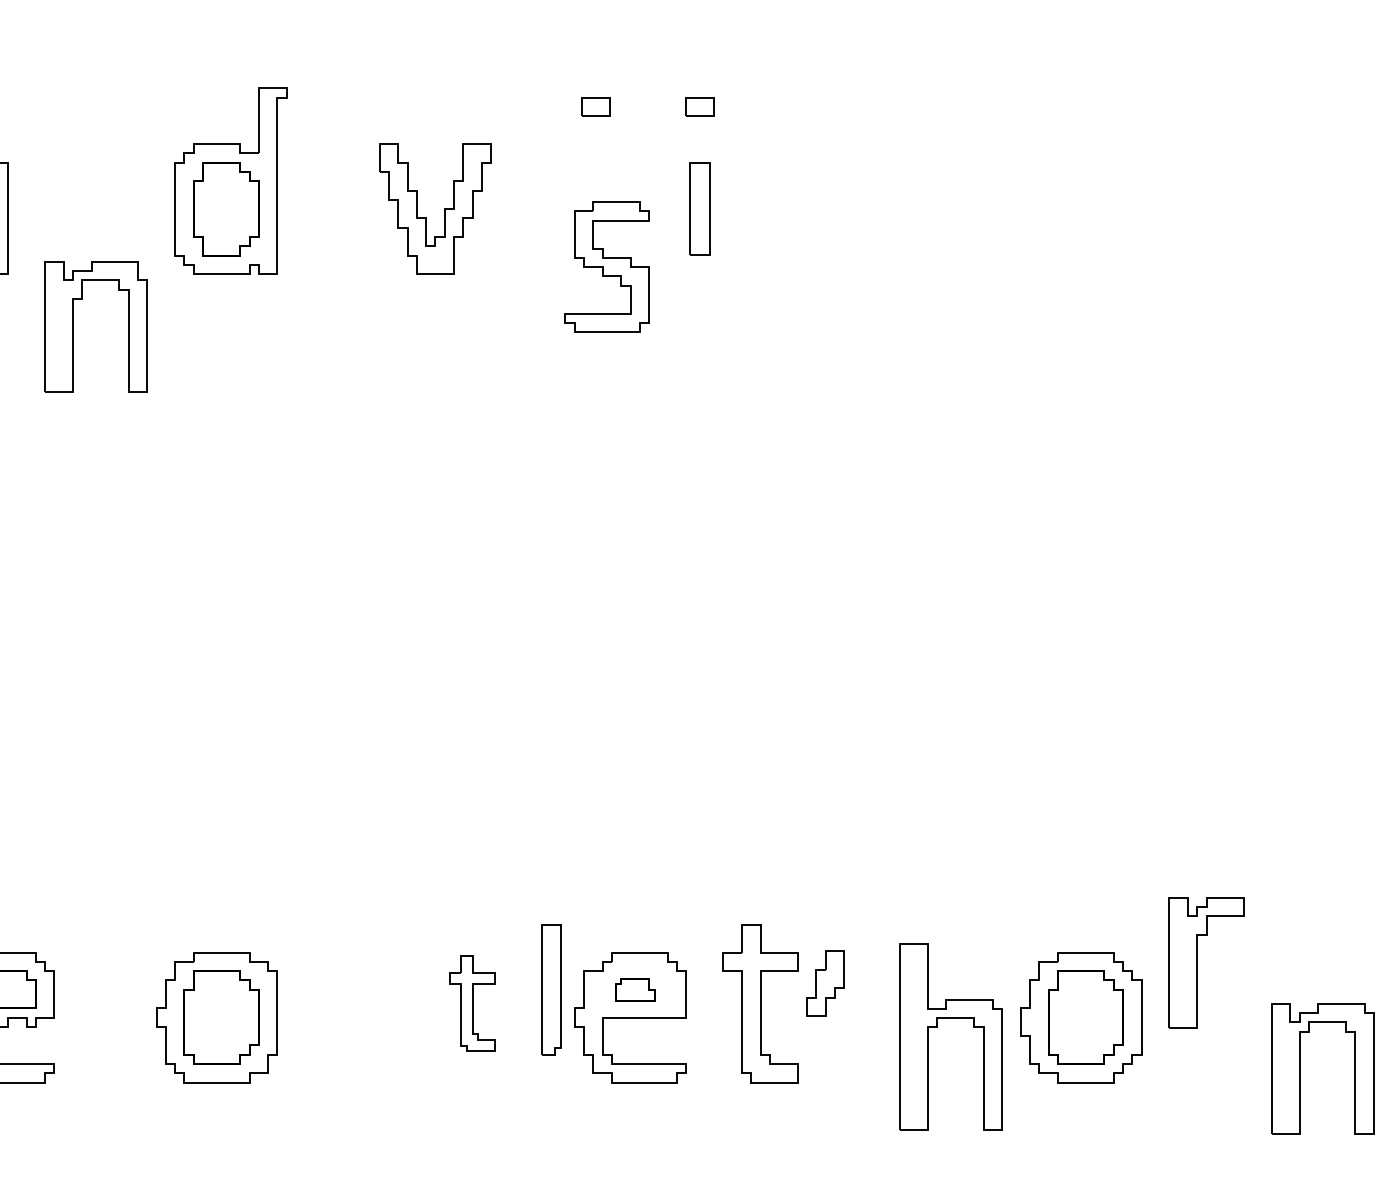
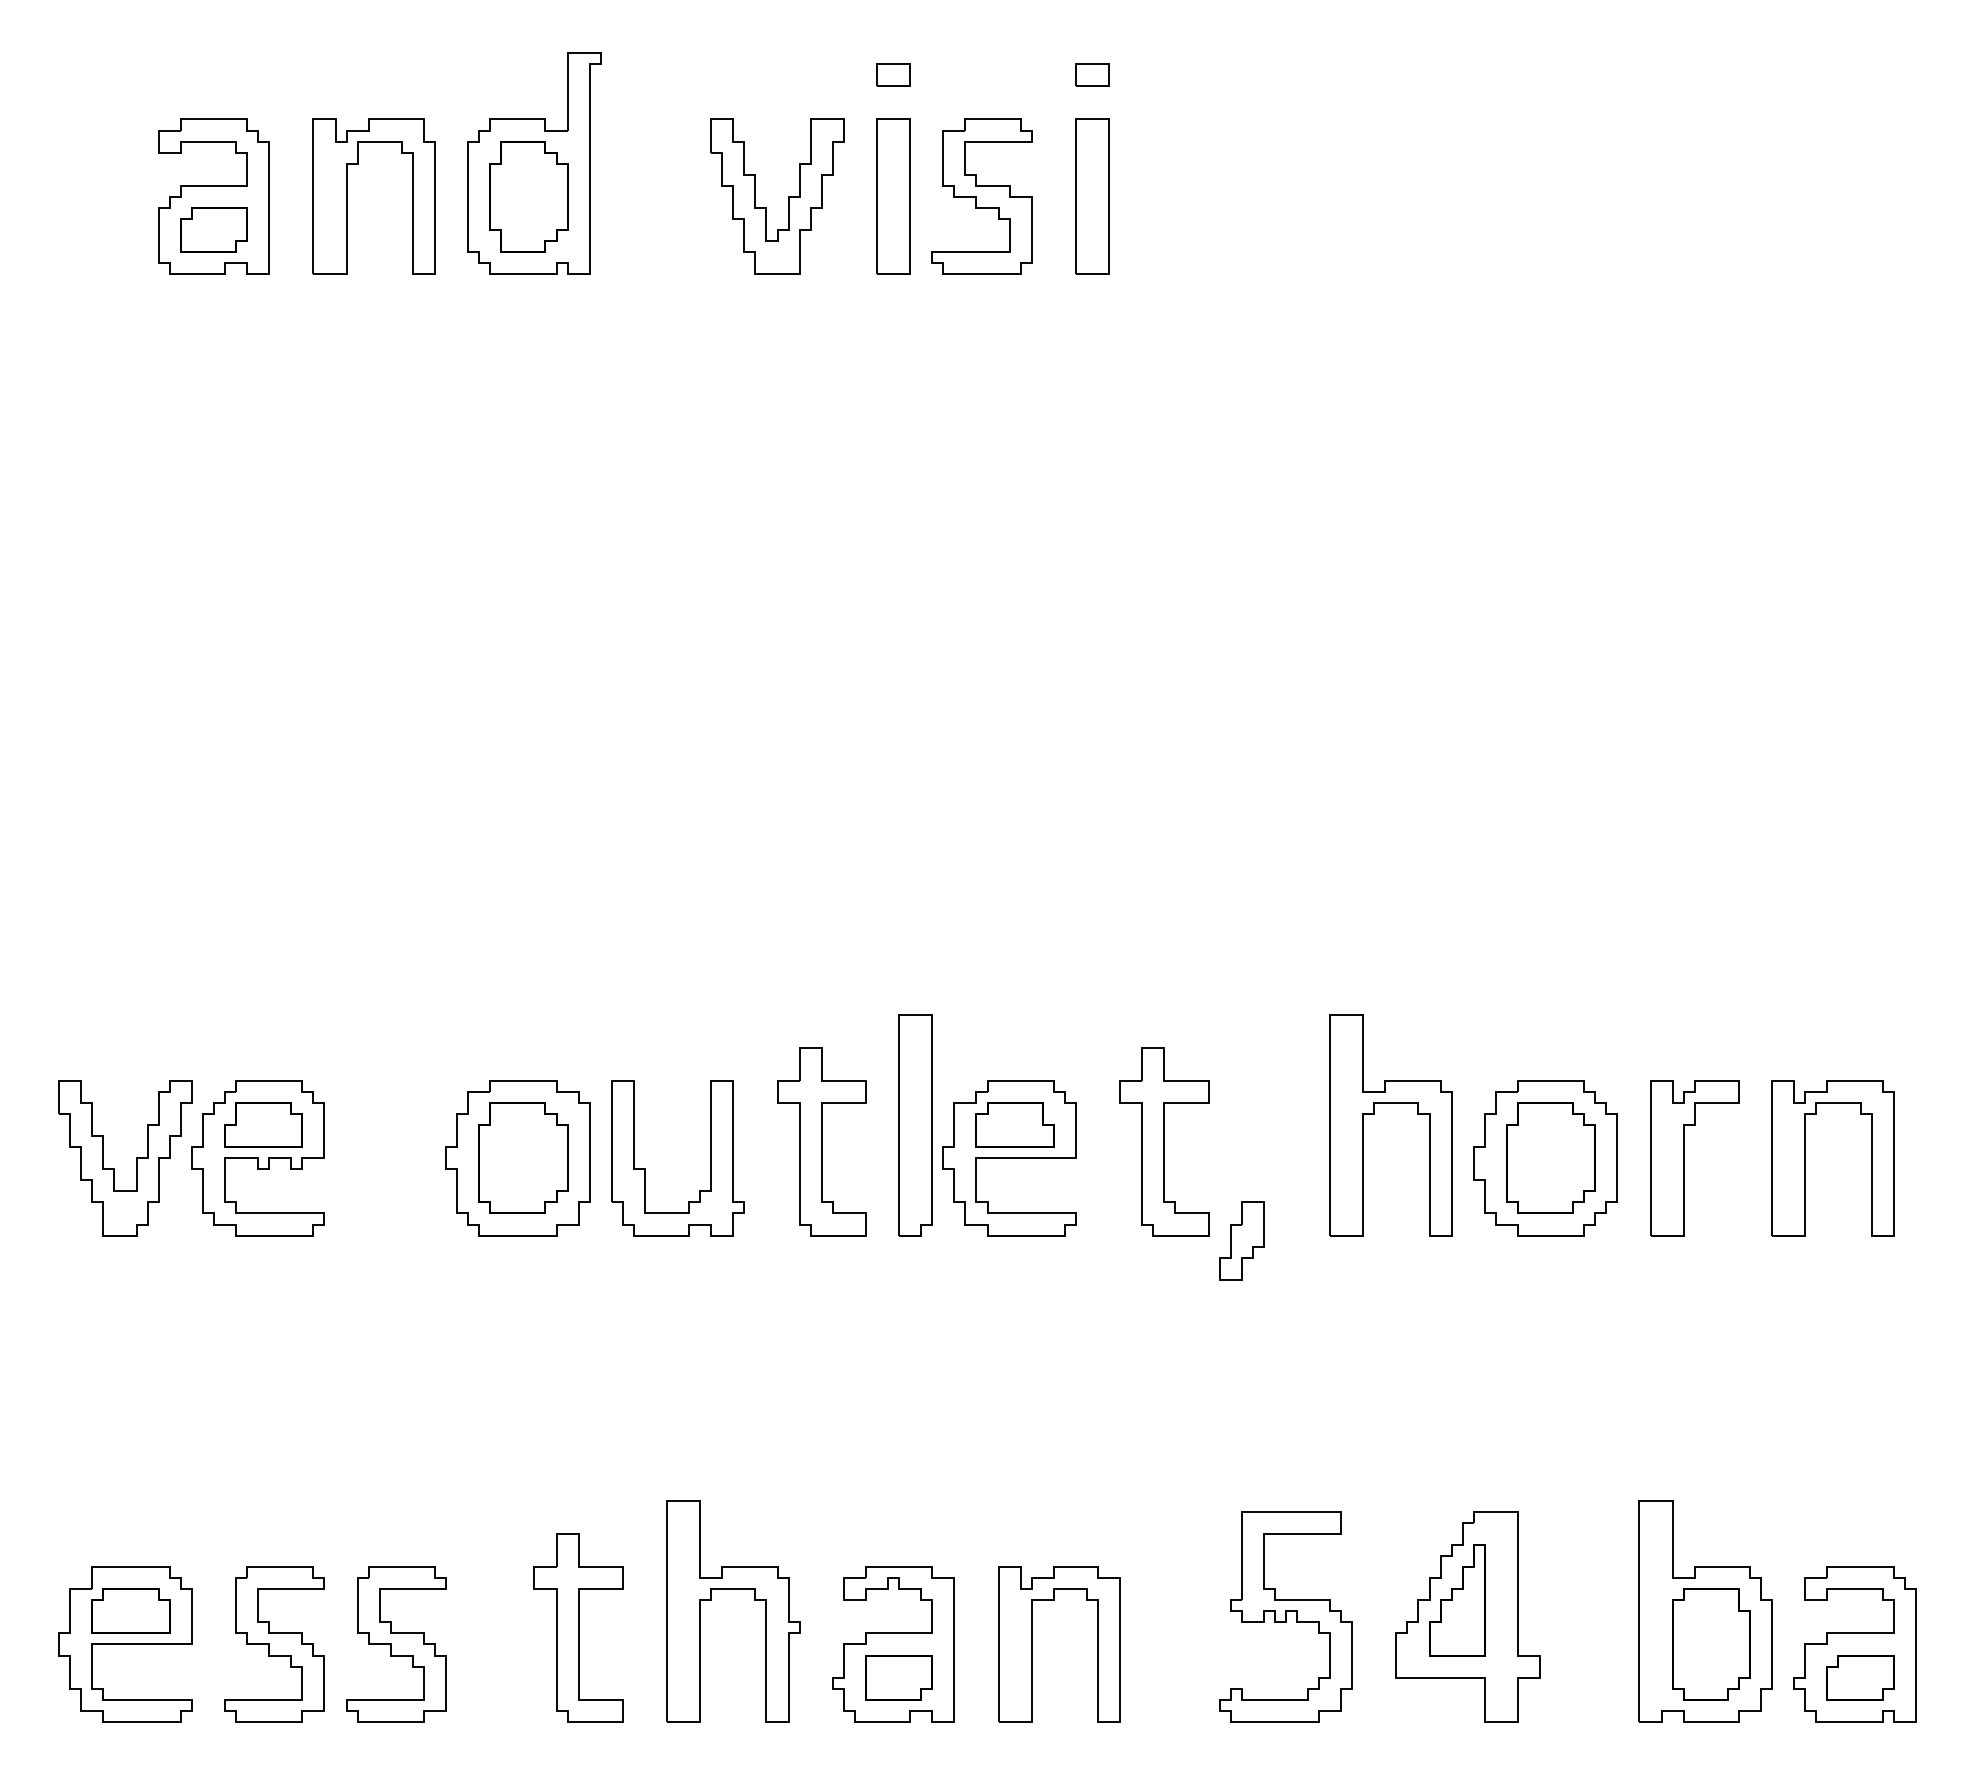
part: (595, 106) -> (893, 74), moved
part: (532, 208) -> (893, 196), added
part: (700, 208) -> (1092, 196), size x1.43
part: (606, 266) -> (981, 196), moved
part: (73, 326) -> (347, 196), moved
part: (1198, 963) -> (1684, 1158), moved
part: (825, 983) -> (1241, 1240), moved
part: (634, 989) -> (1014, 1124), size x1.67
part: (551, 990) -> (915, 1125), size x1.43
part: (472, 1003) -> (821, 1141), size x1.67
part: (379, 1017) -> (710, 1158), added
part: (937, 1027) -> (1374, 1114), moved
part: (1299, 1069) -> (1805, 1158), moved

